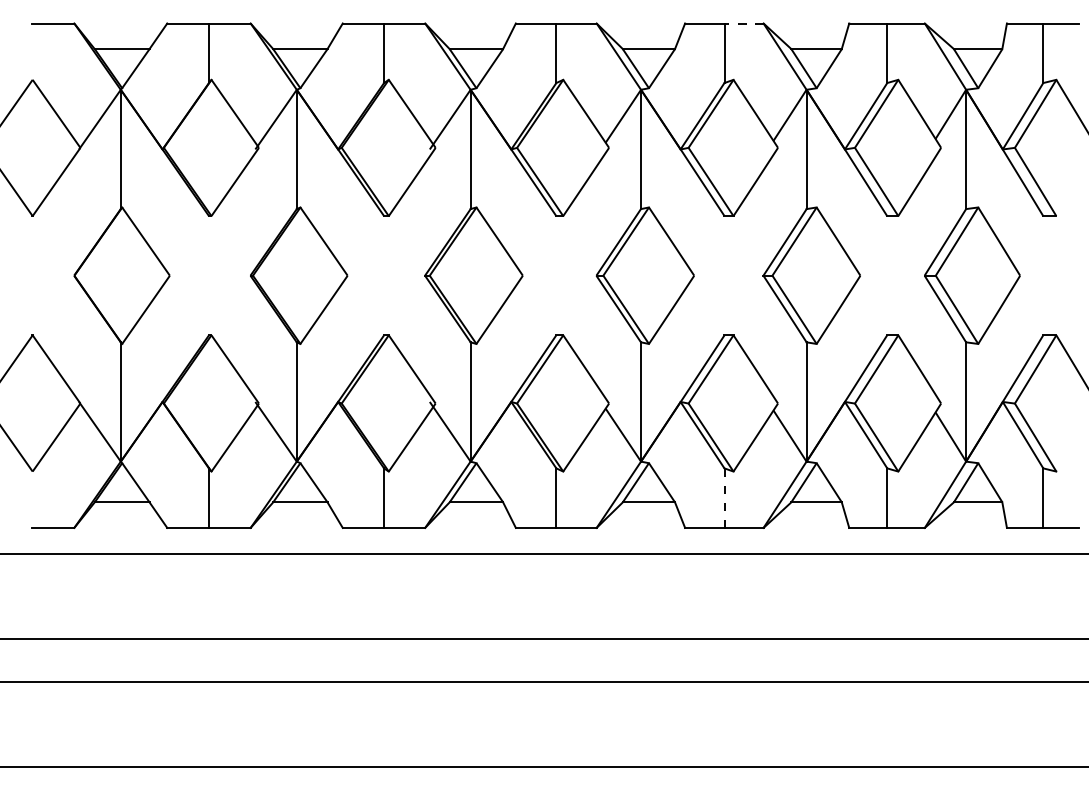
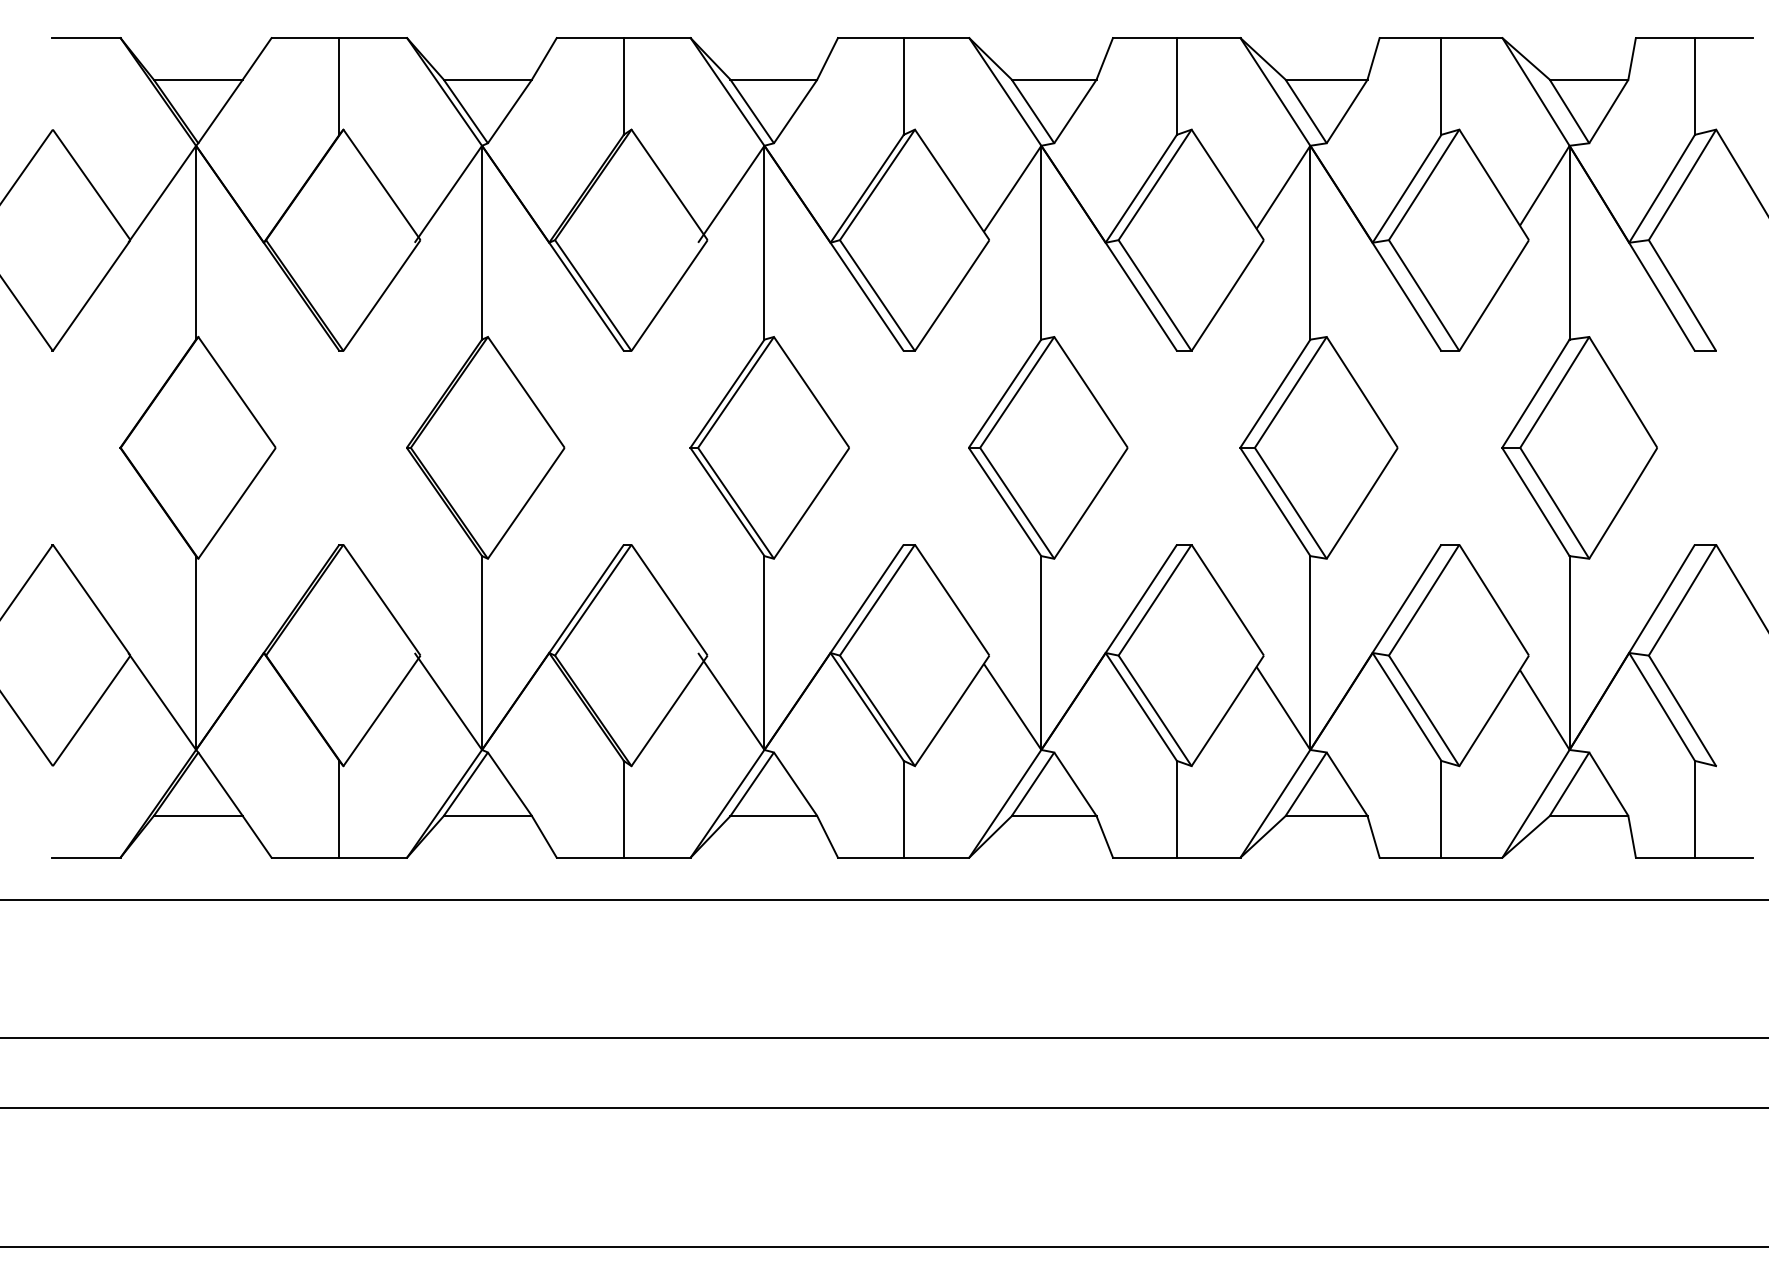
line: (744, 23) -> (1209, 38), dashed -> solid
line: (724, 498) -> (1176, 809), dashed -> solid

